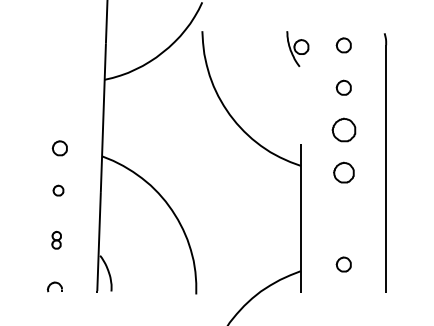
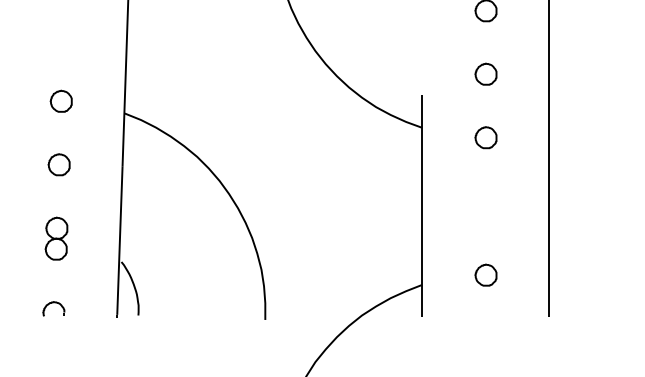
part: (343, 130) -> (485, 74), size x0.62
part: (343, 172) -> (485, 137), size x0.71
part: (58, 190) -> (59, 164), size x1.43
part: (56, 240) -> (56, 239), size x1.67

